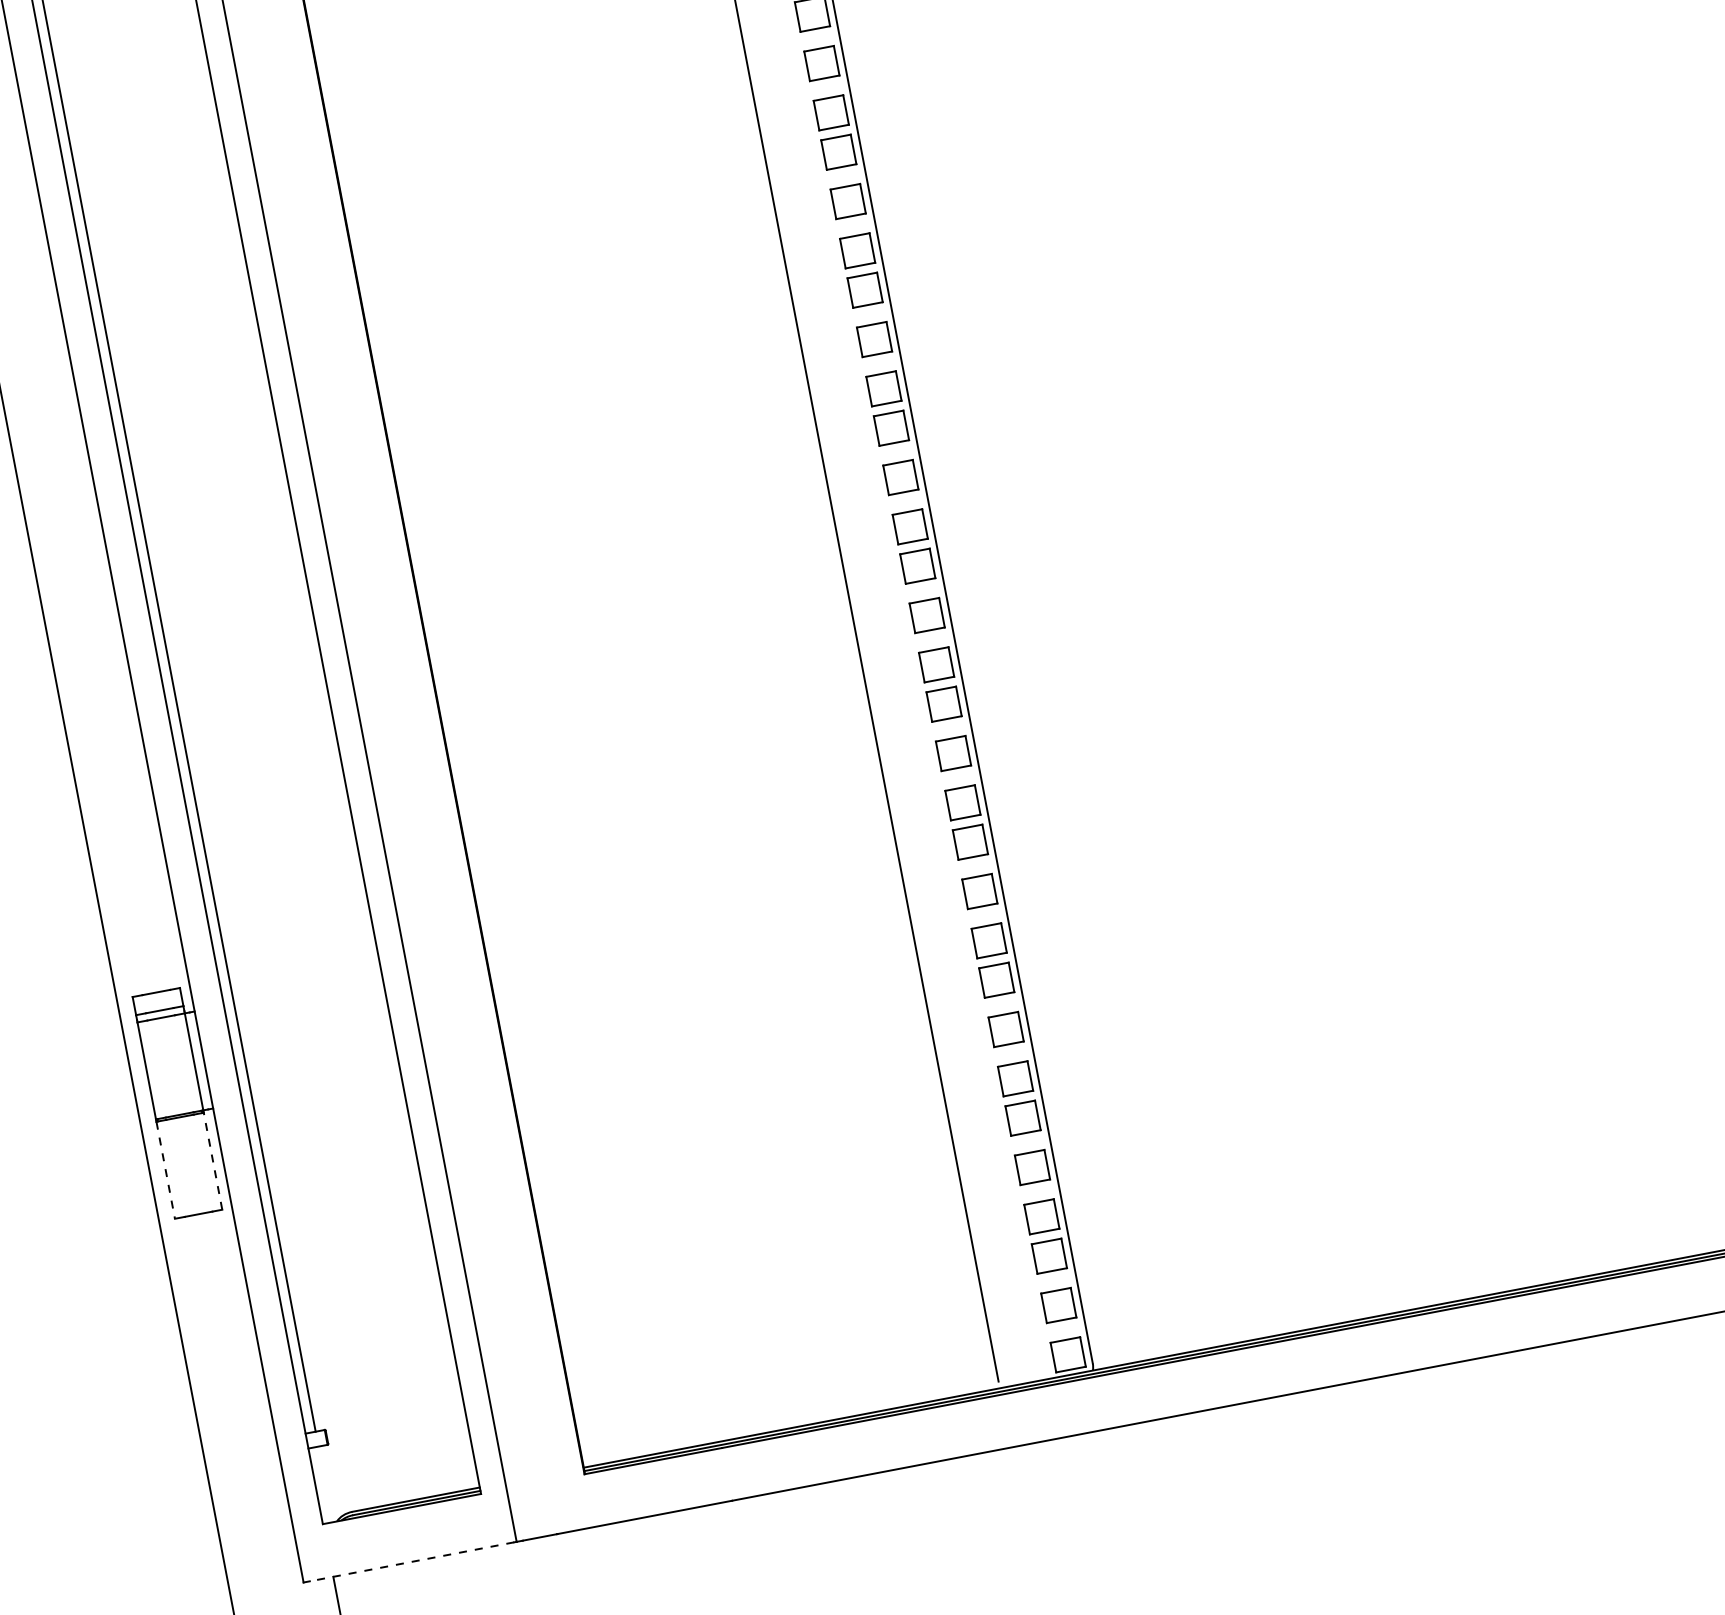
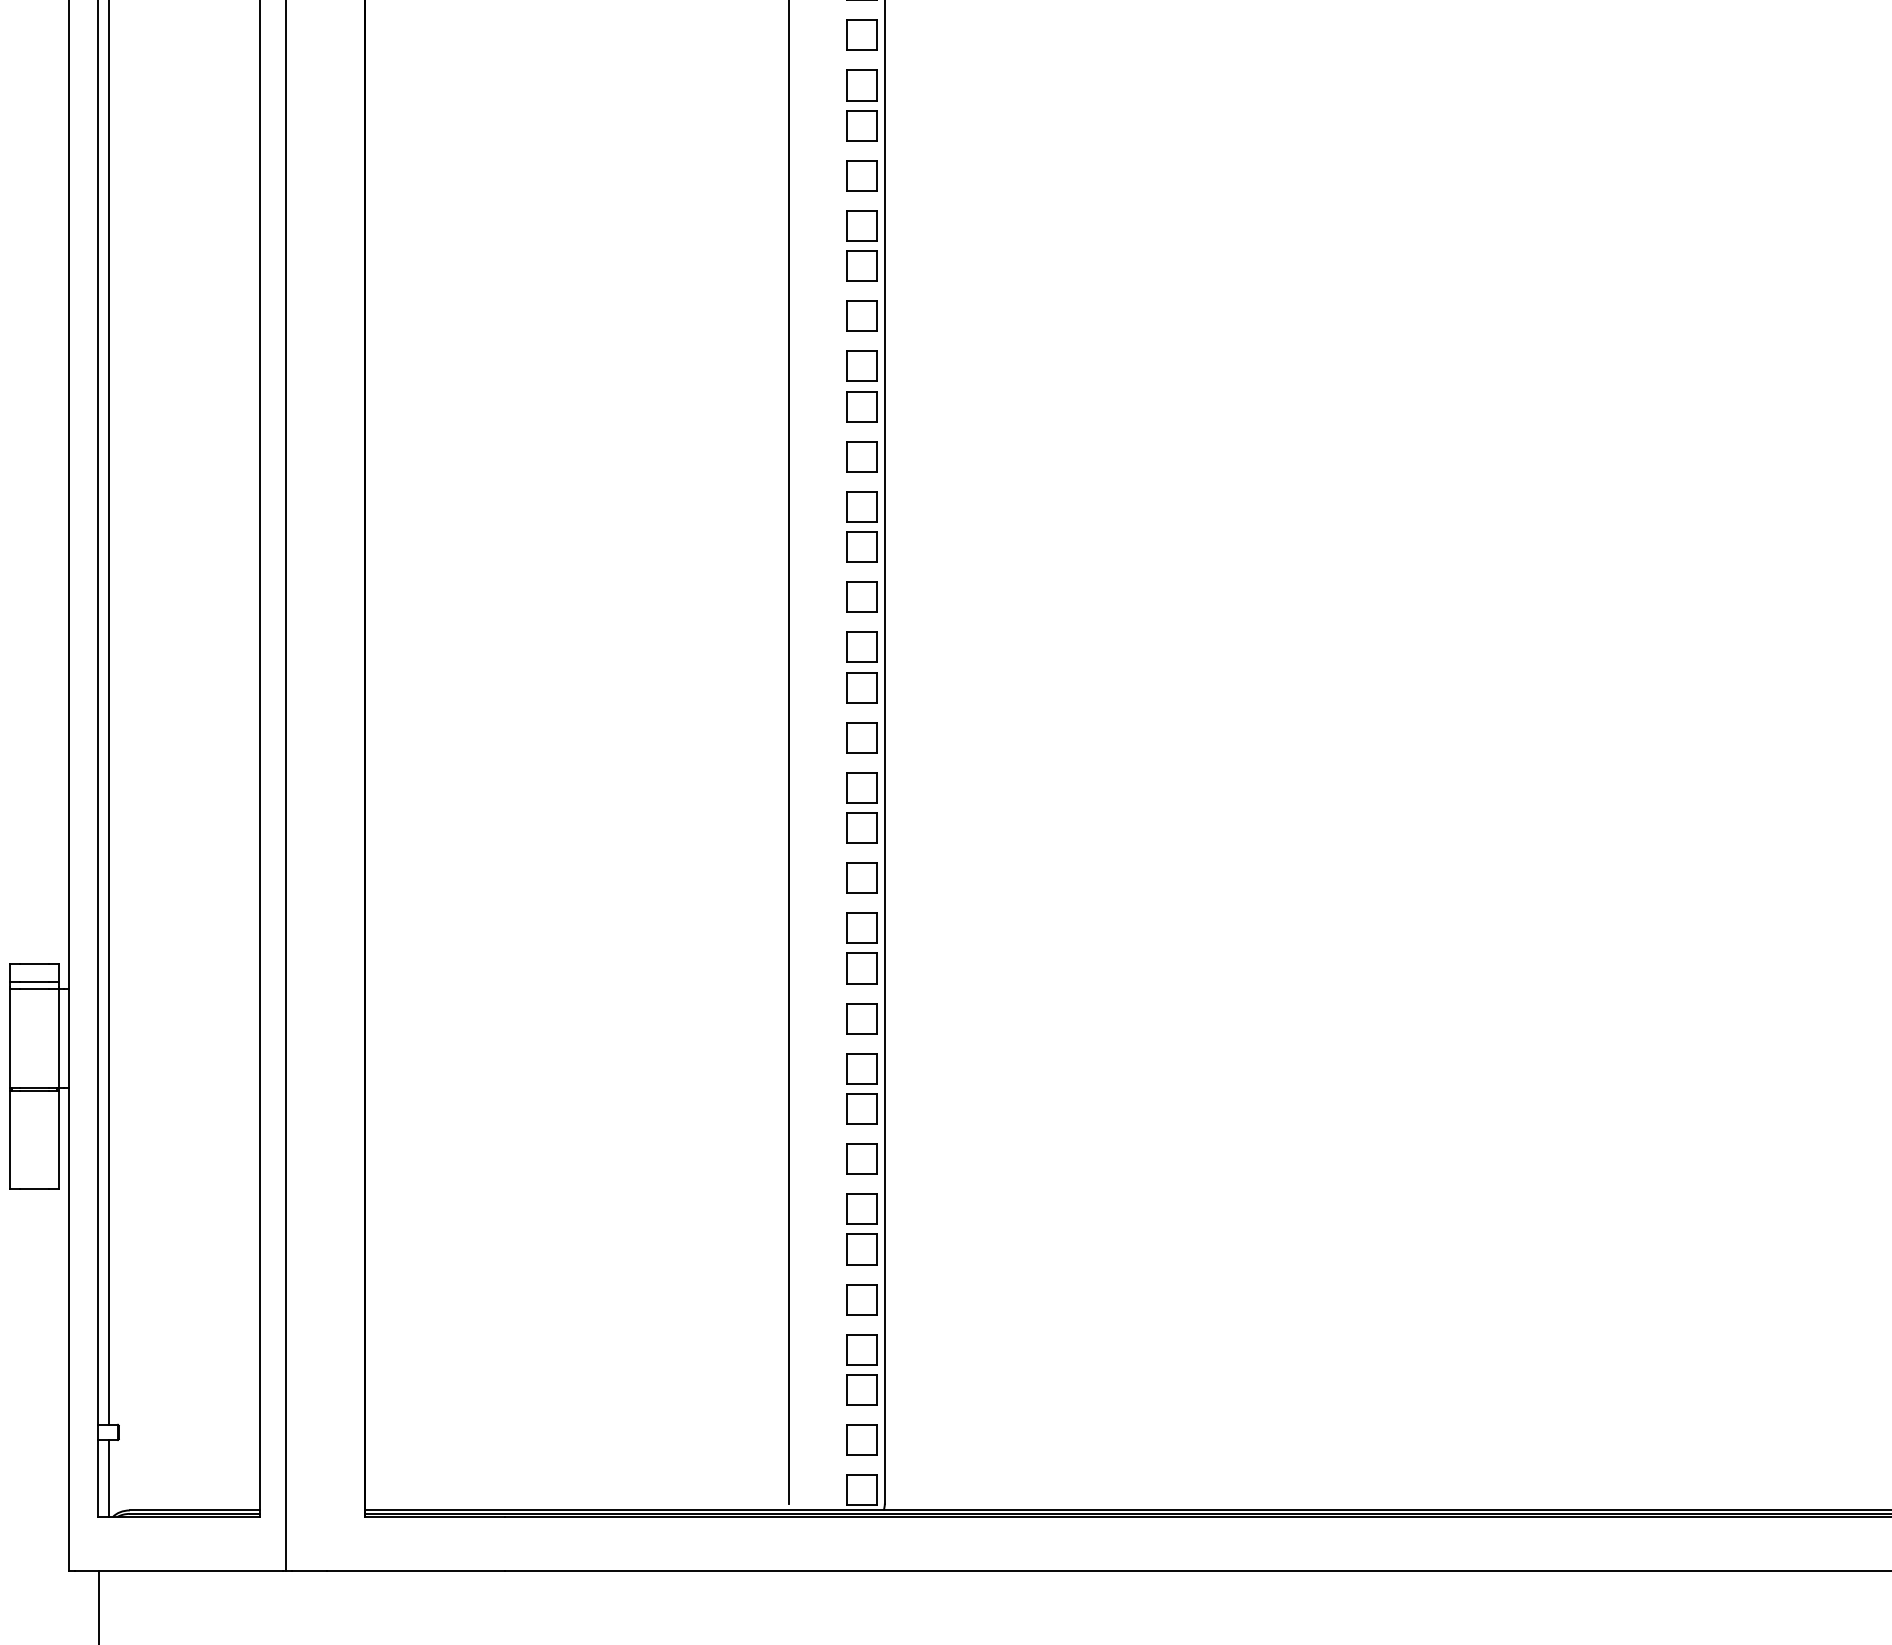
line: (212, 1160) -> (58, 1139), dashed -> solid
line: (165, 1170) -> (10, 1140), dashed -> solid
line: (325, 1484) -> (108, 1478), added
line: (411, 1561) -> (178, 1570), dashed -> solid

